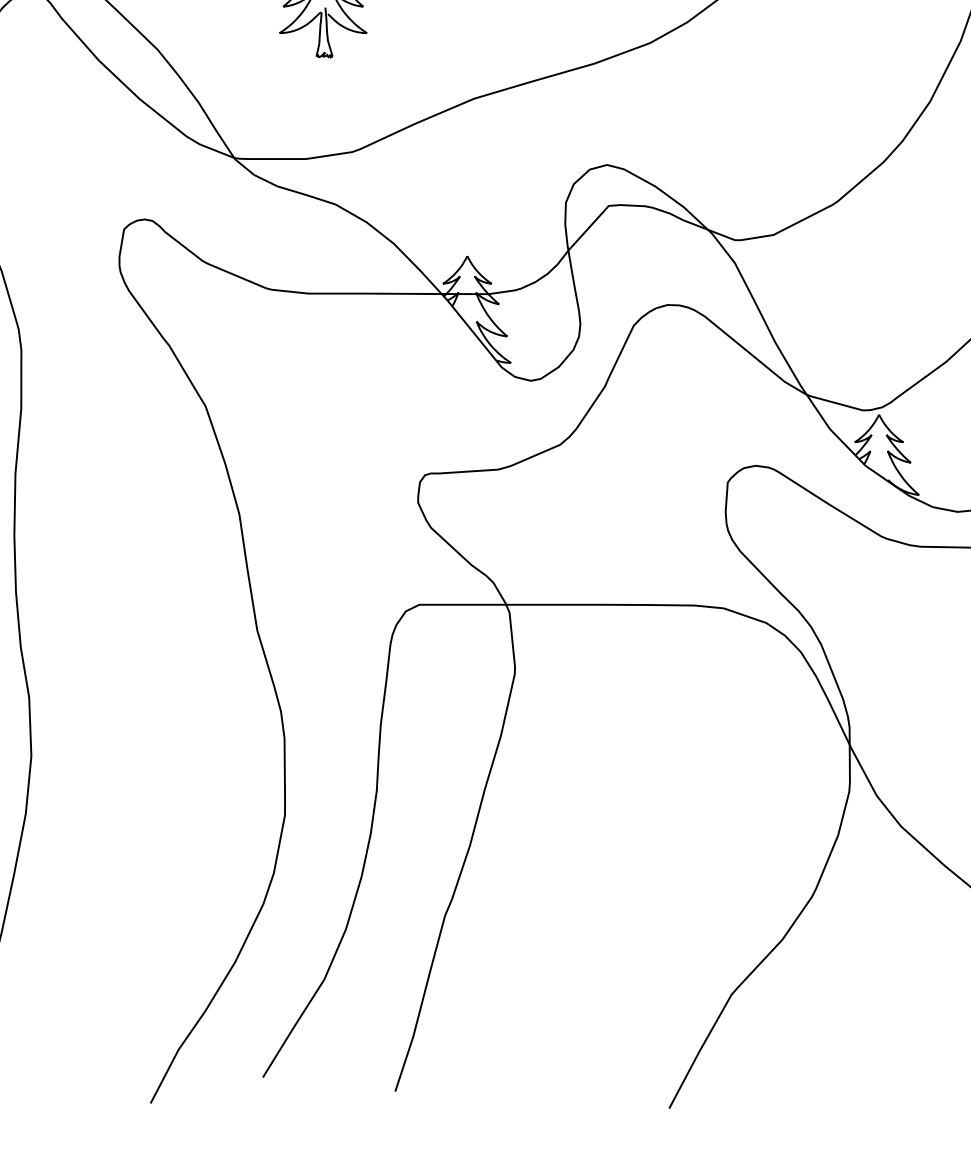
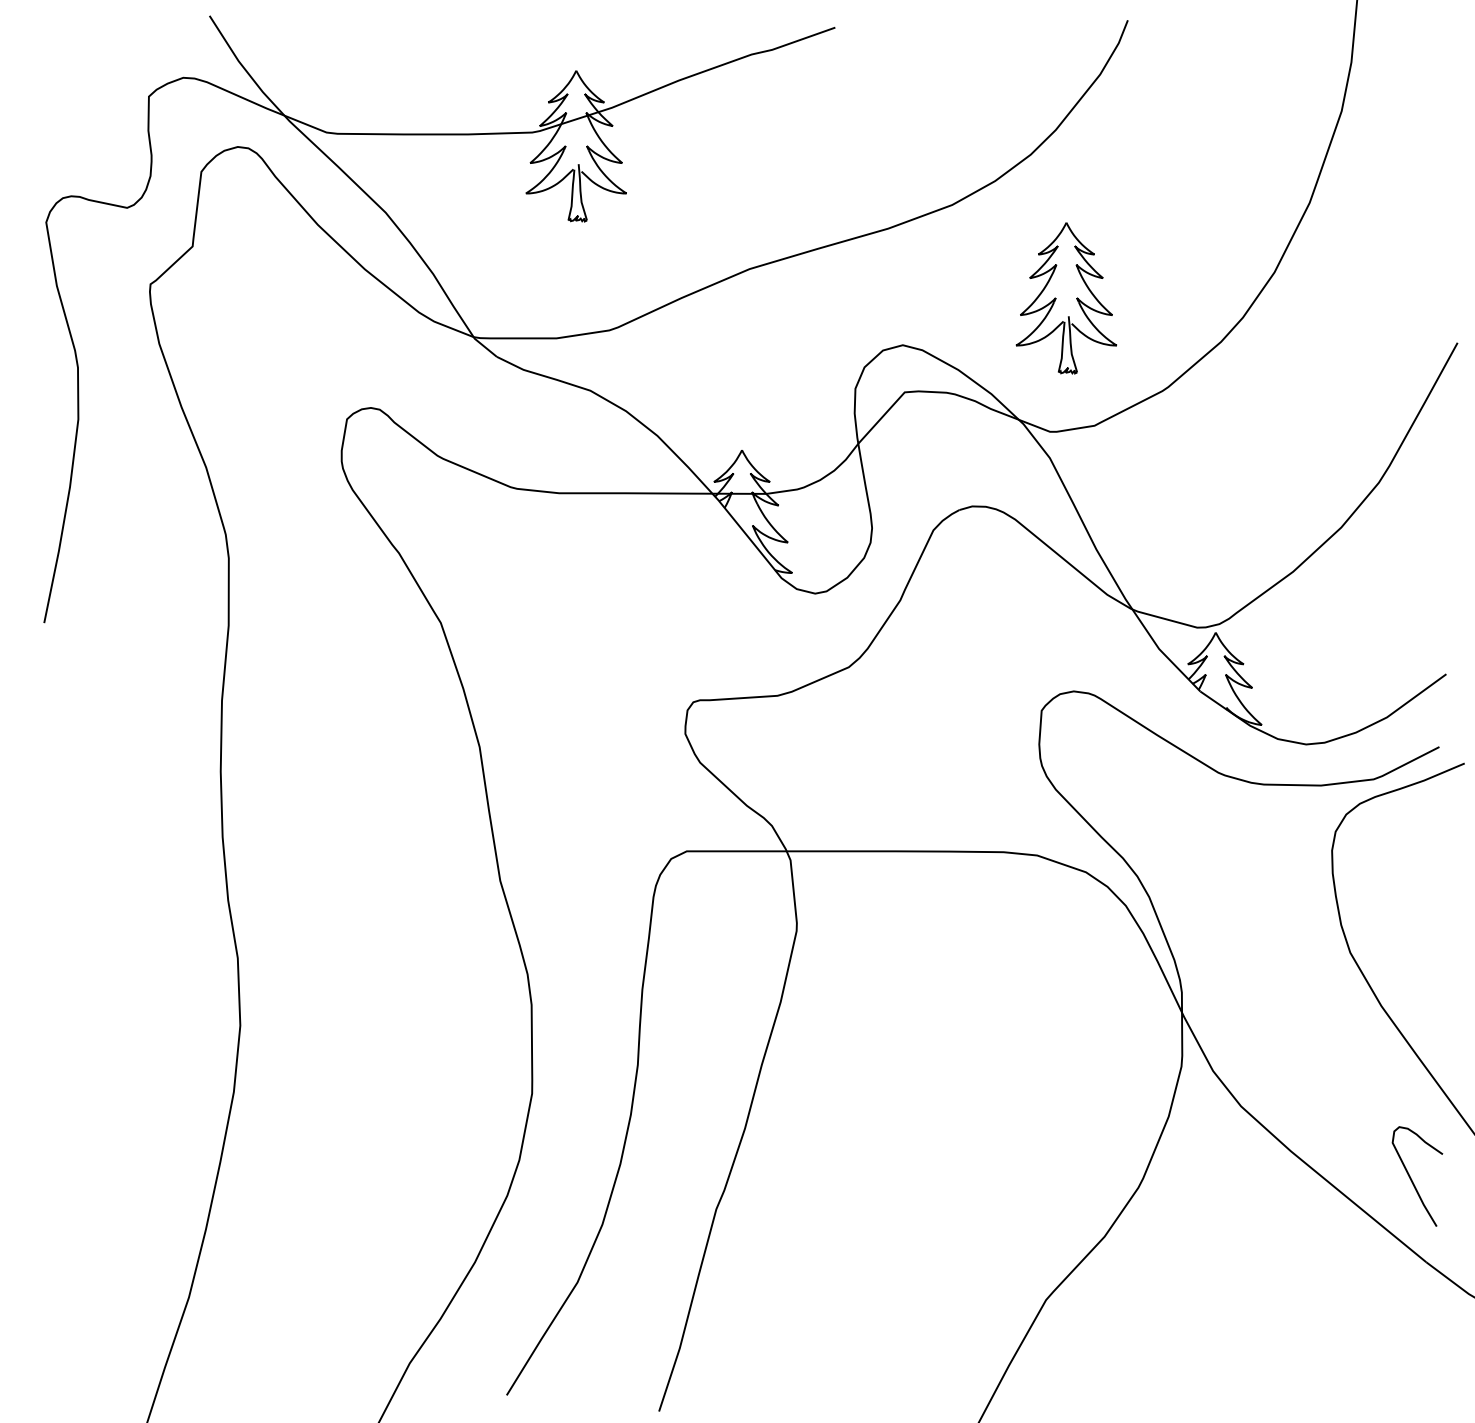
part: (748, 124) -> (1065, 298), added

